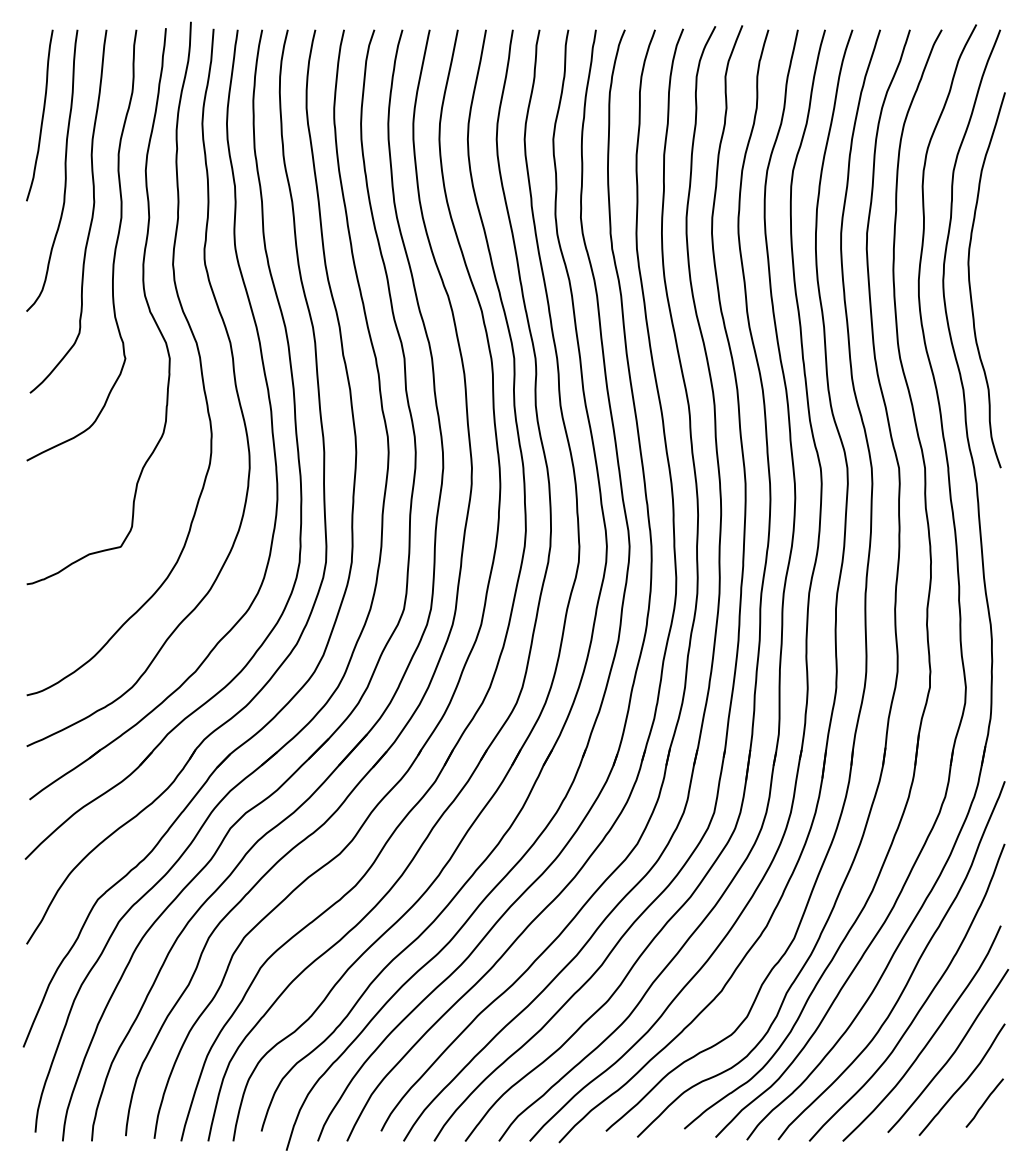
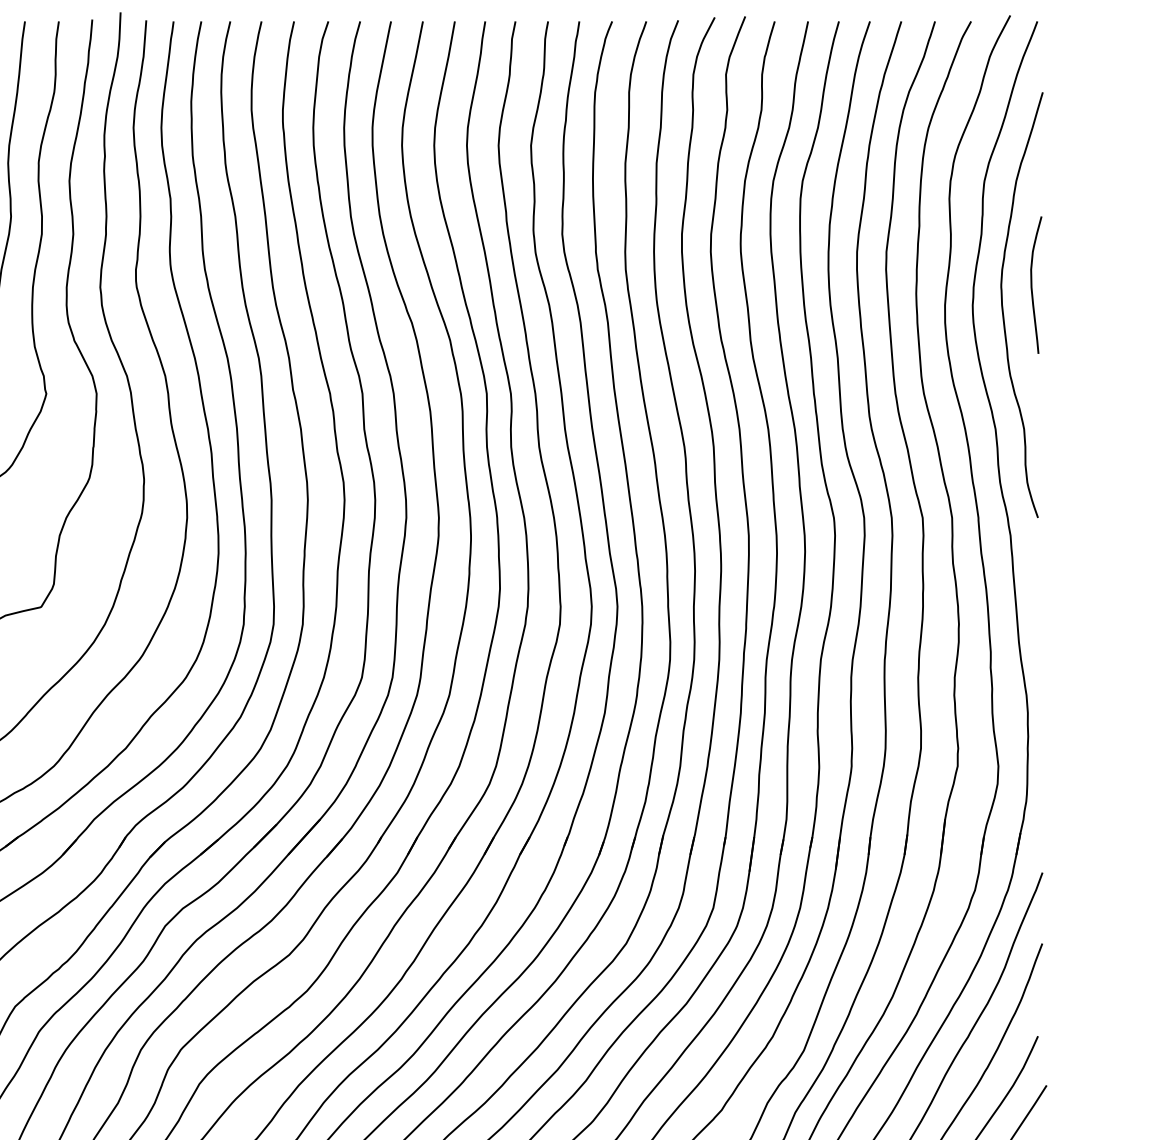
curve: (995, 262) -> (1031, 285), added

